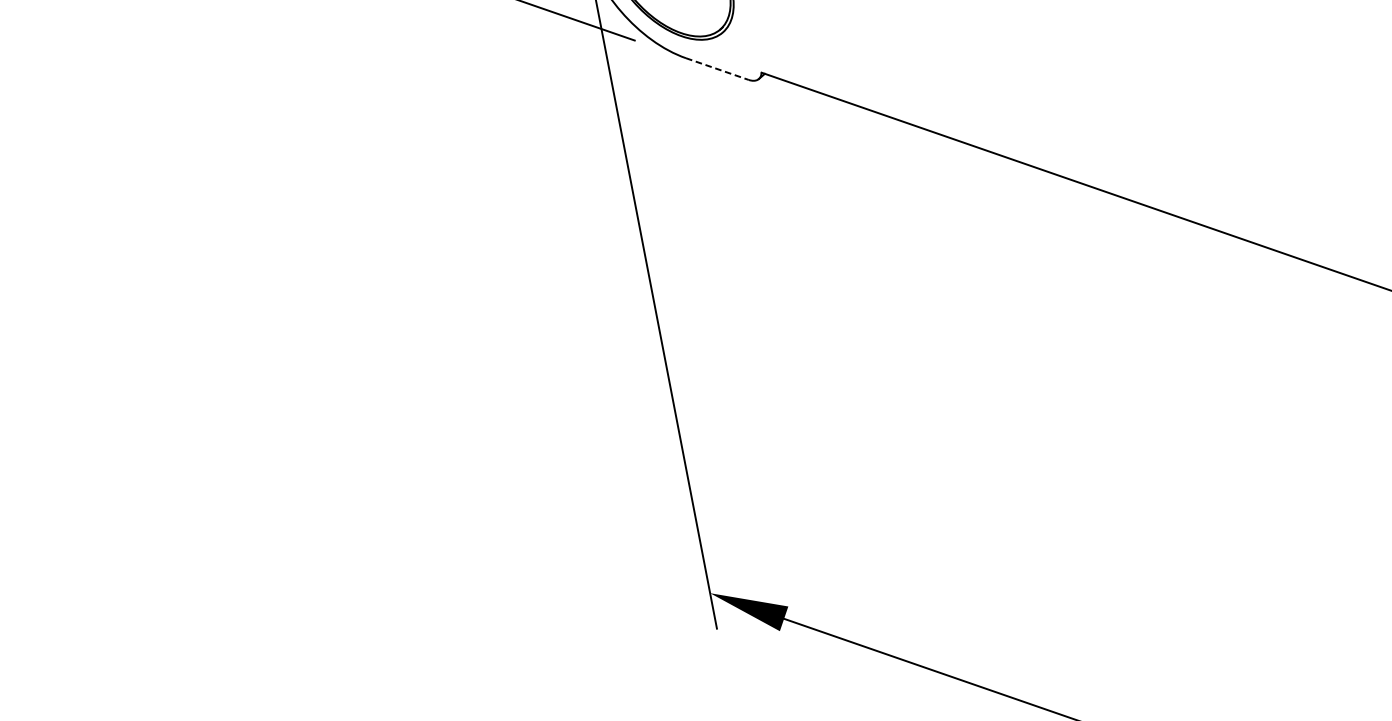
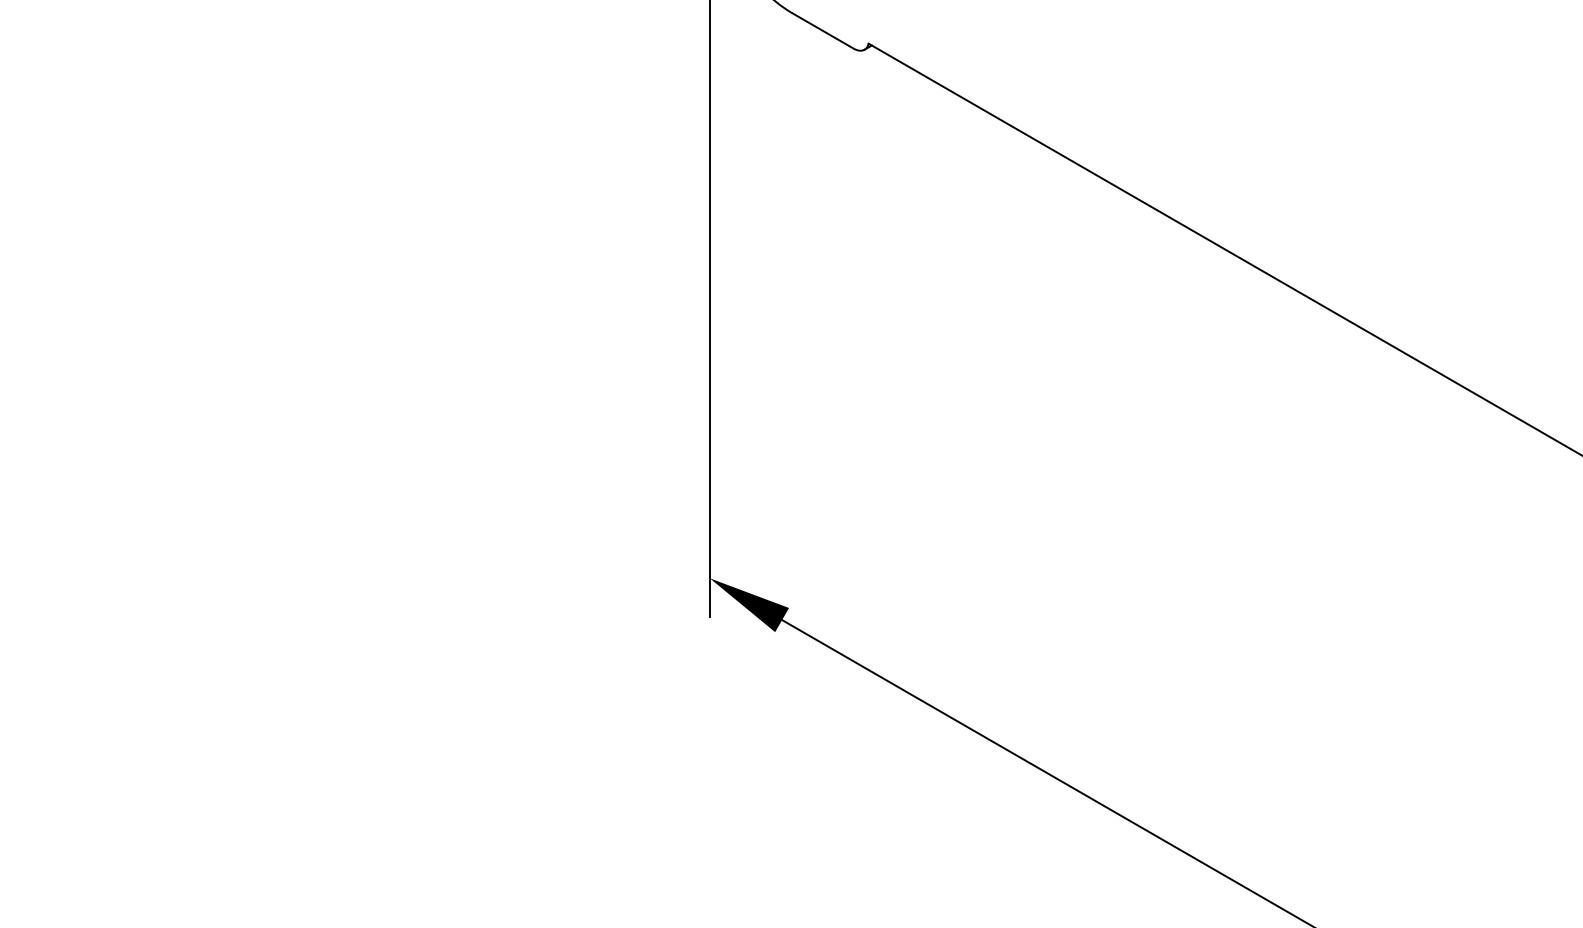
line: (717, 69) -> (823, 31), dashed -> solid

